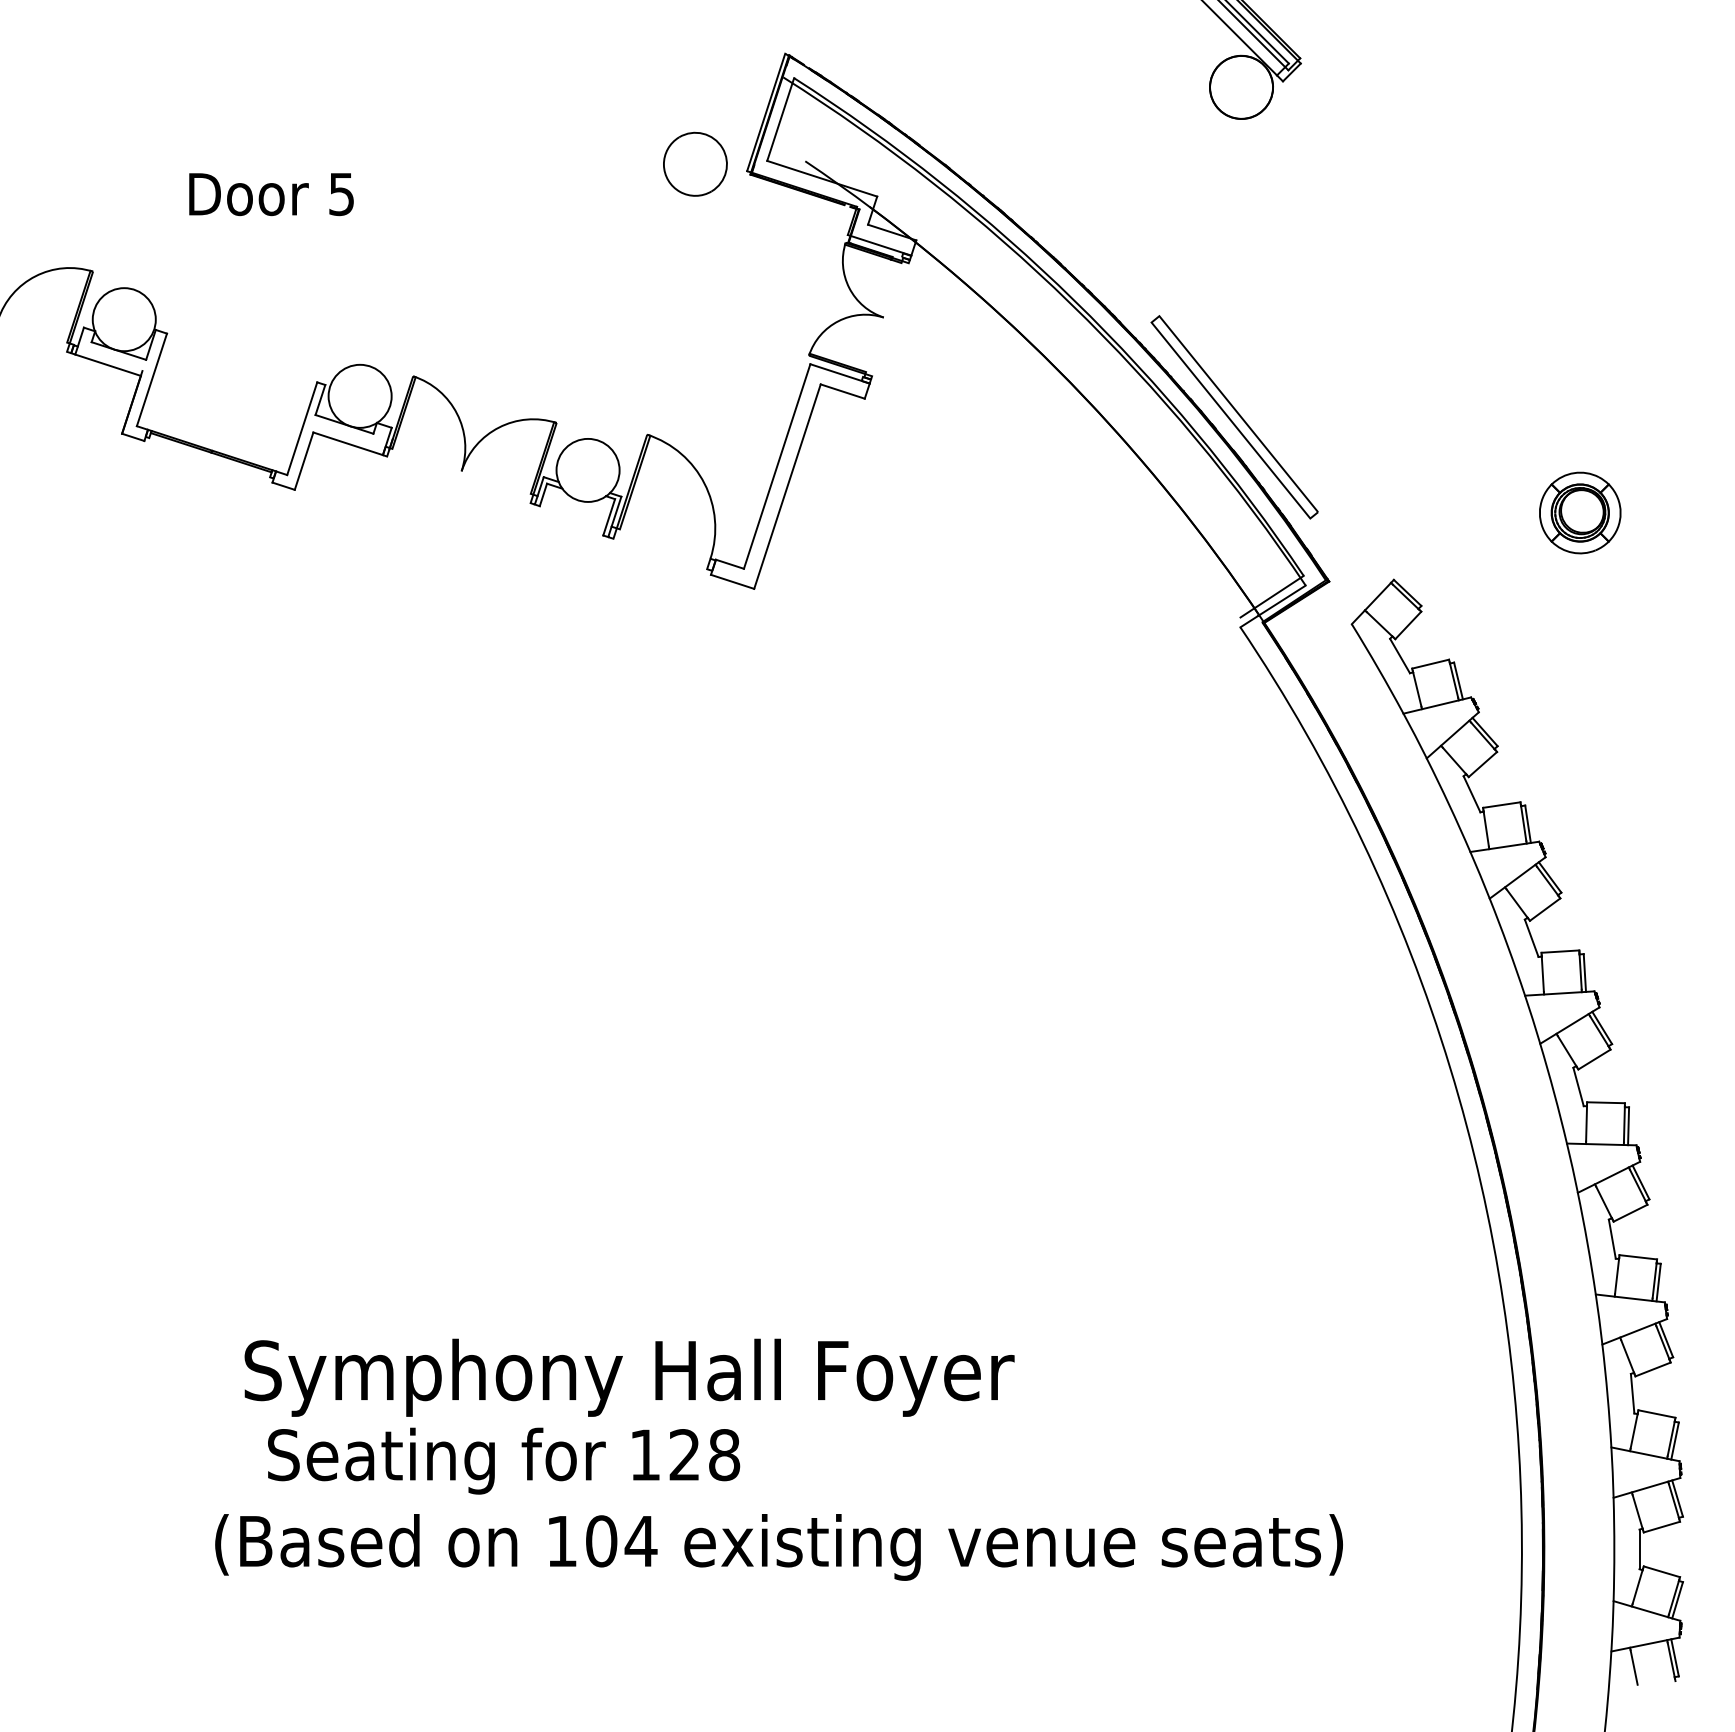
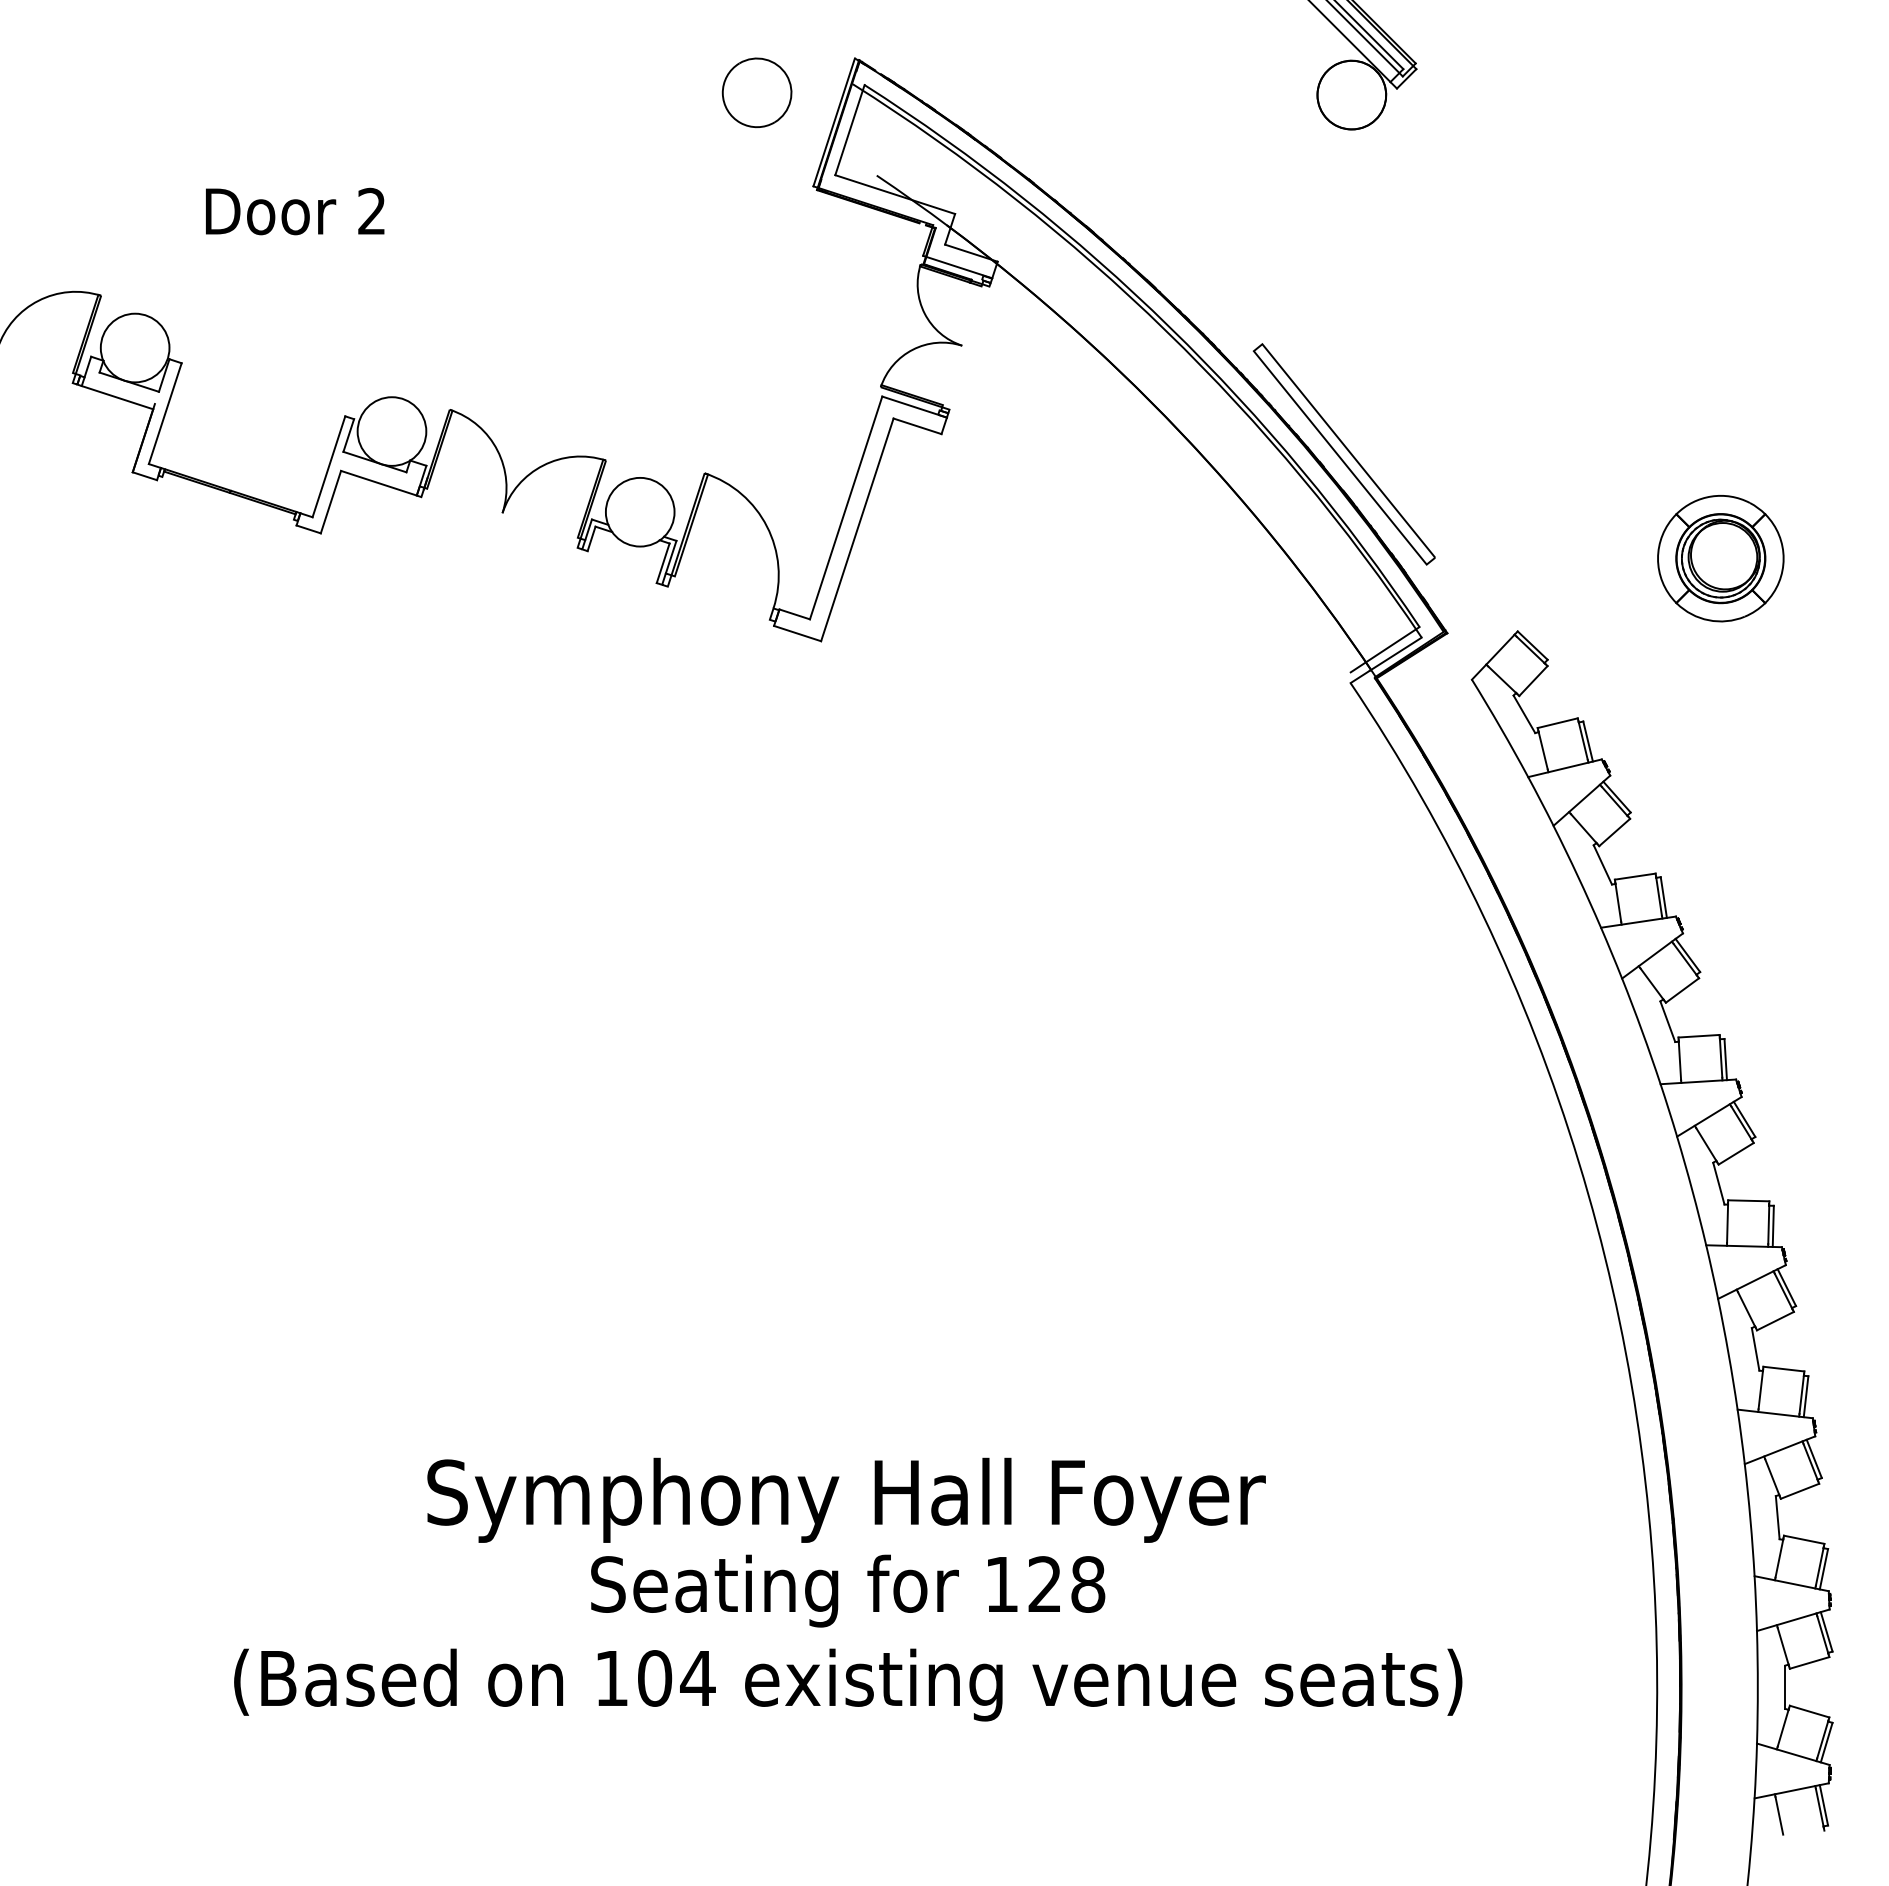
part: (695, 163) -> (757, 91), moved
text: (341, 194) -> (371, 211), 5 -> 2
part: (1579, 512) -> (1719, 558), size x1.43
text: (629, 1377) -> (846, 1500), moved
text: (504, 1460) -> (848, 1590), moved

